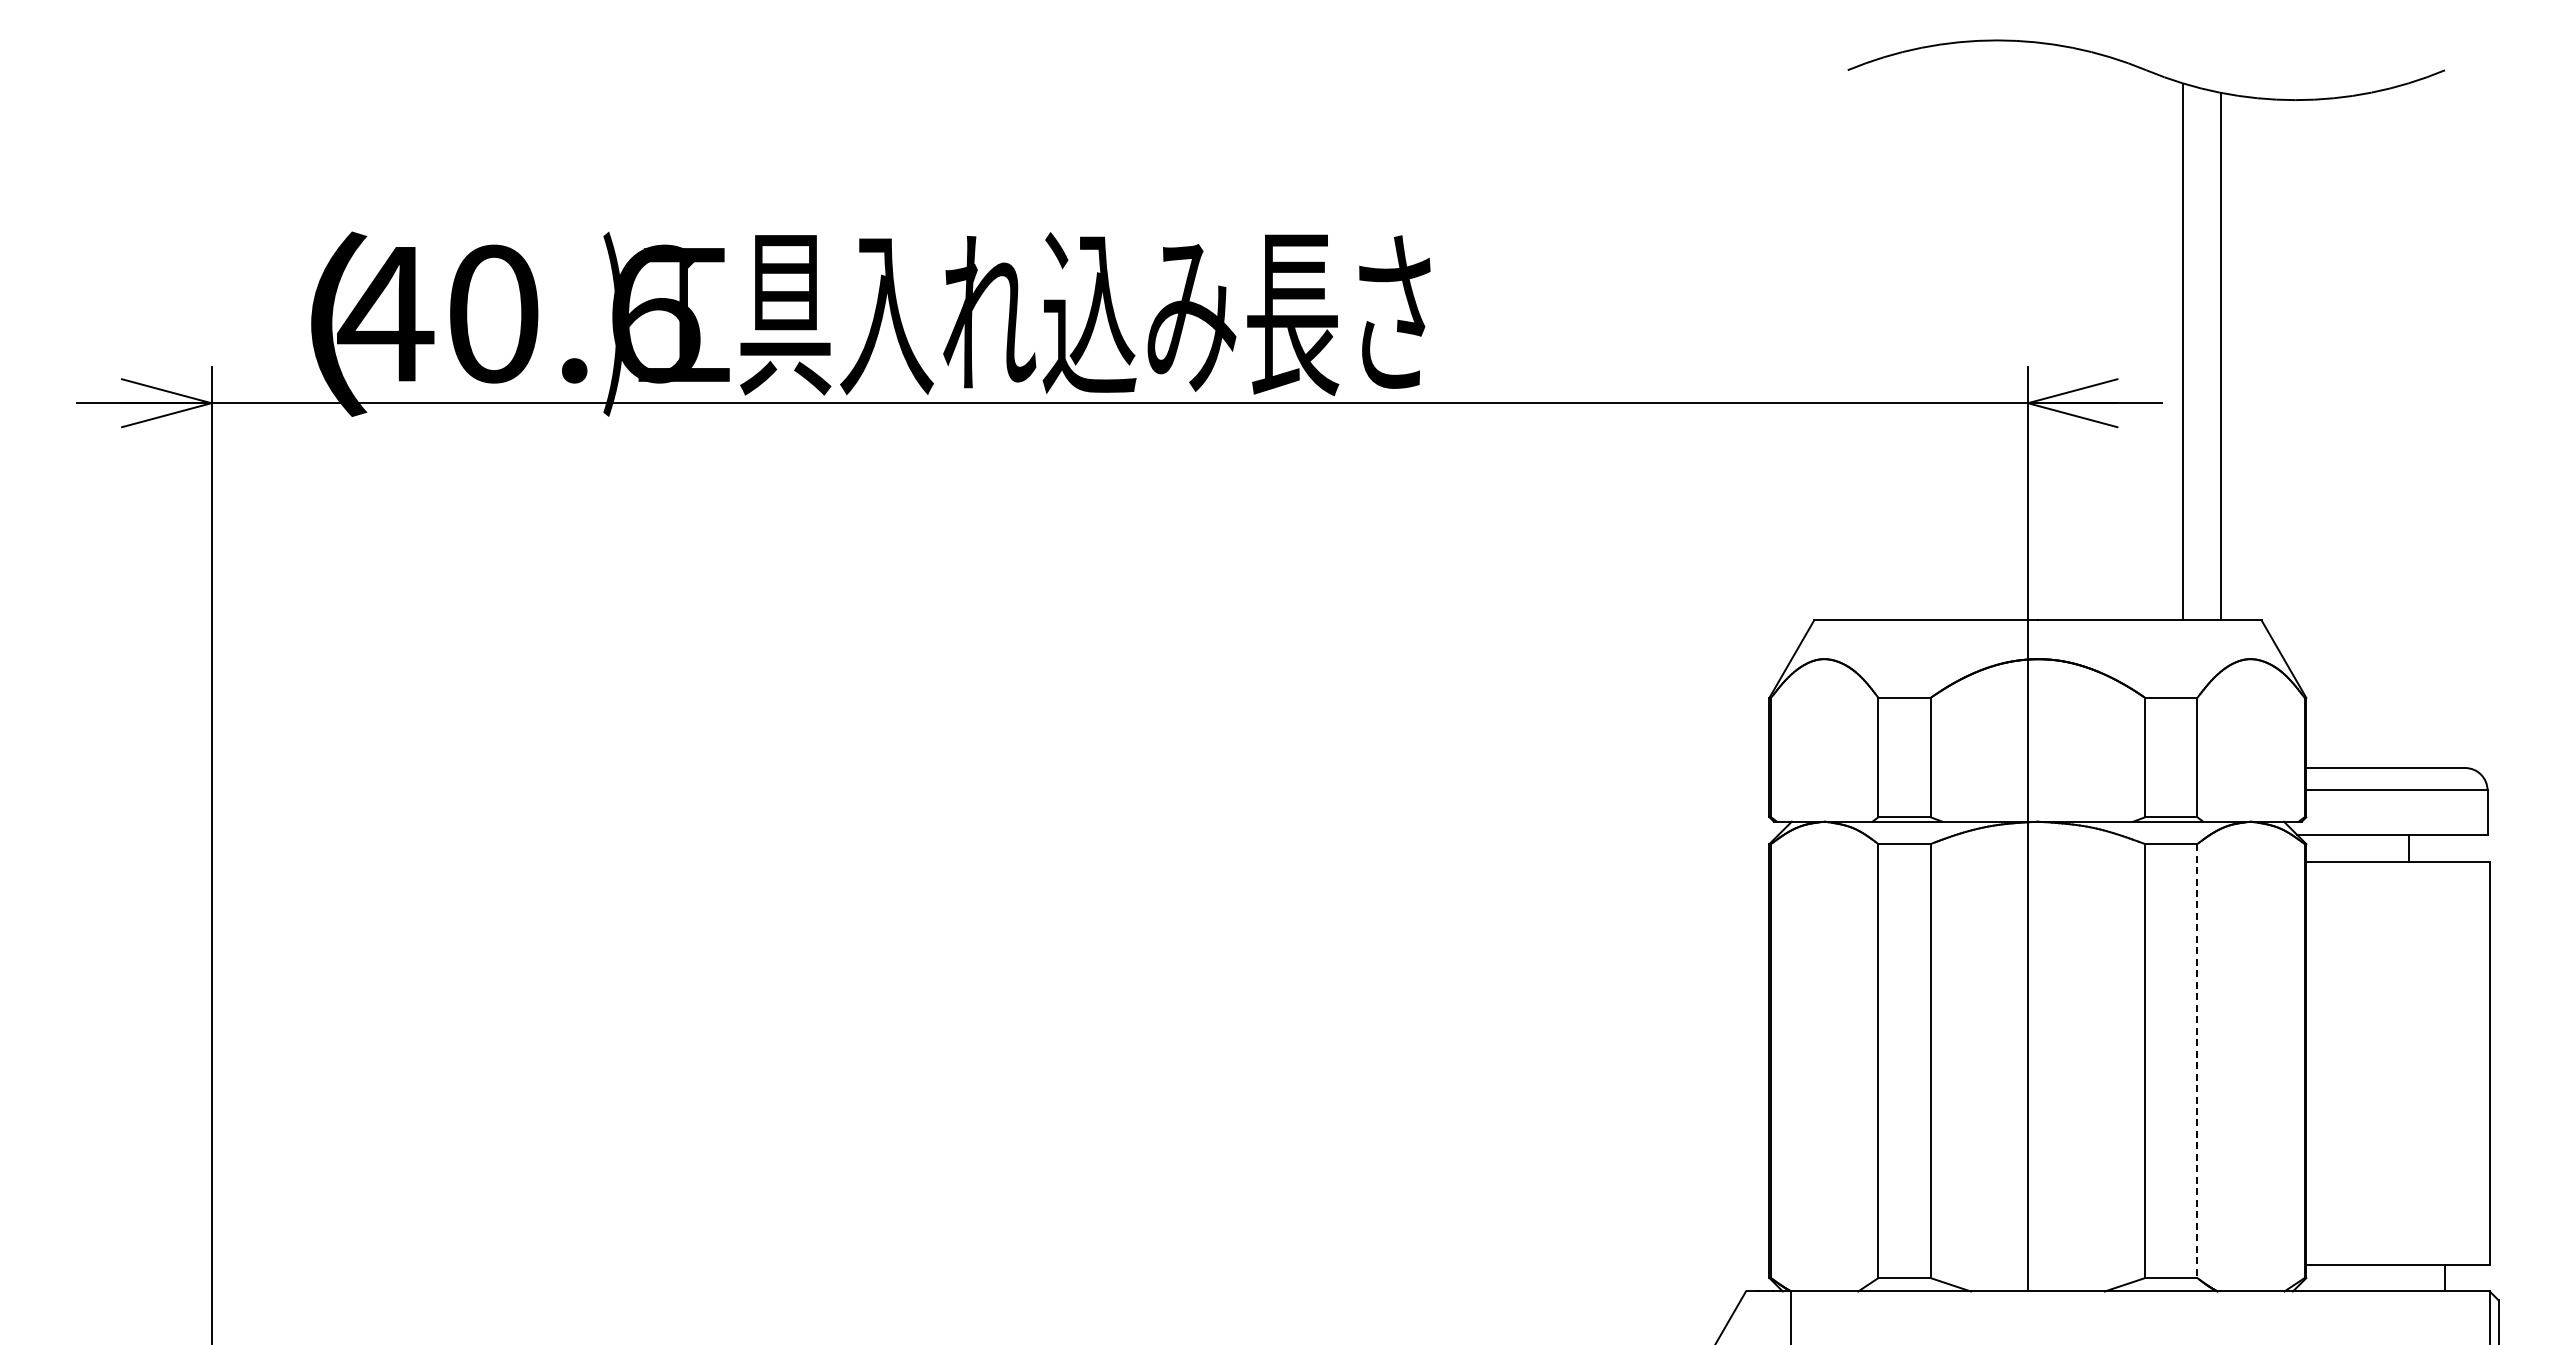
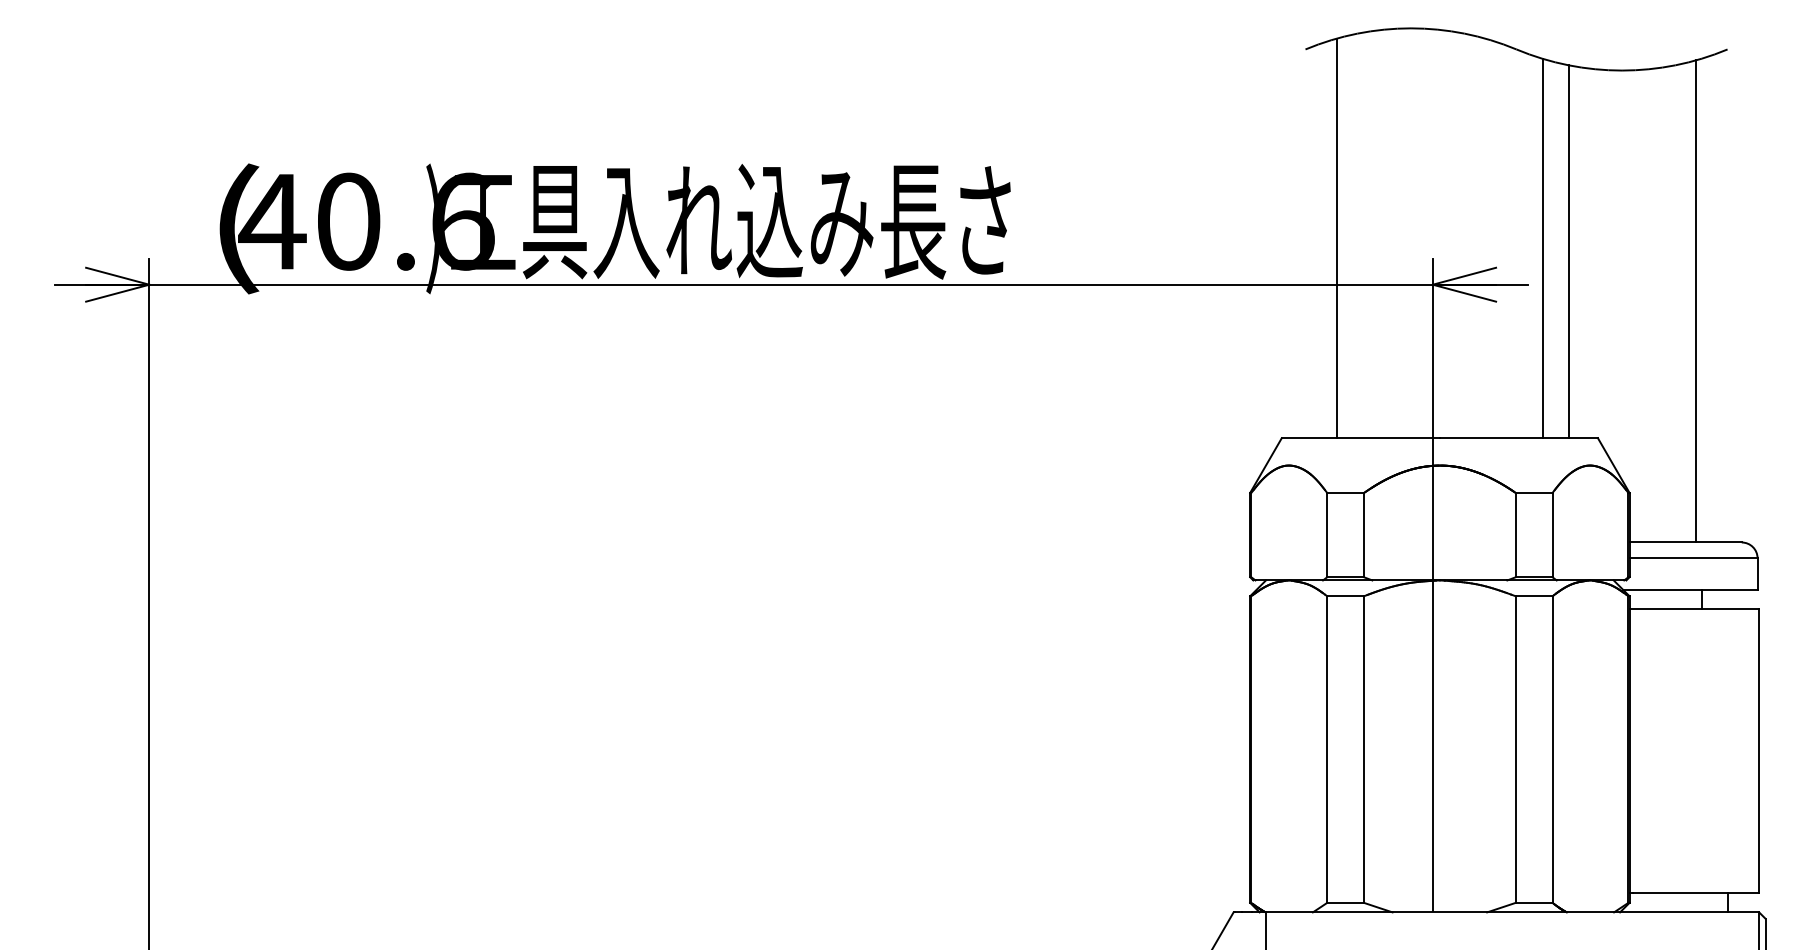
line: (1892, 337) -> (1337, 238), added
line: (2400, 426) -> (1696, 301), added
line: (2197, 1061) -> (1552, 749), dashed -> solid

